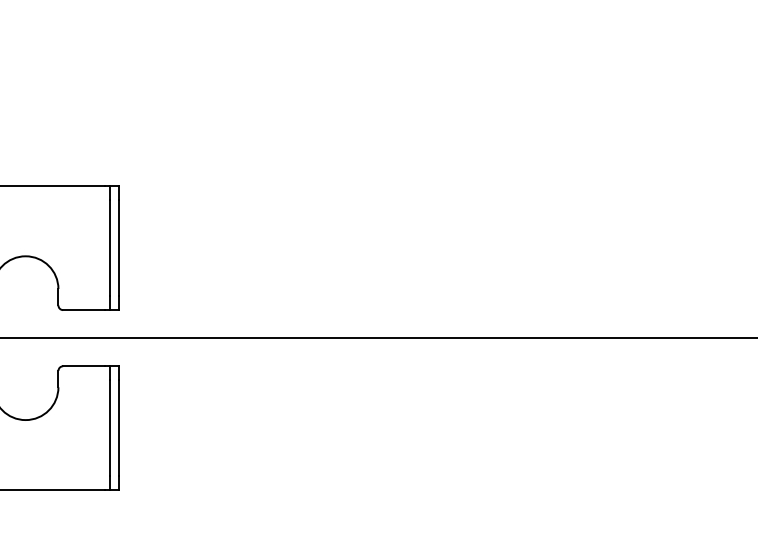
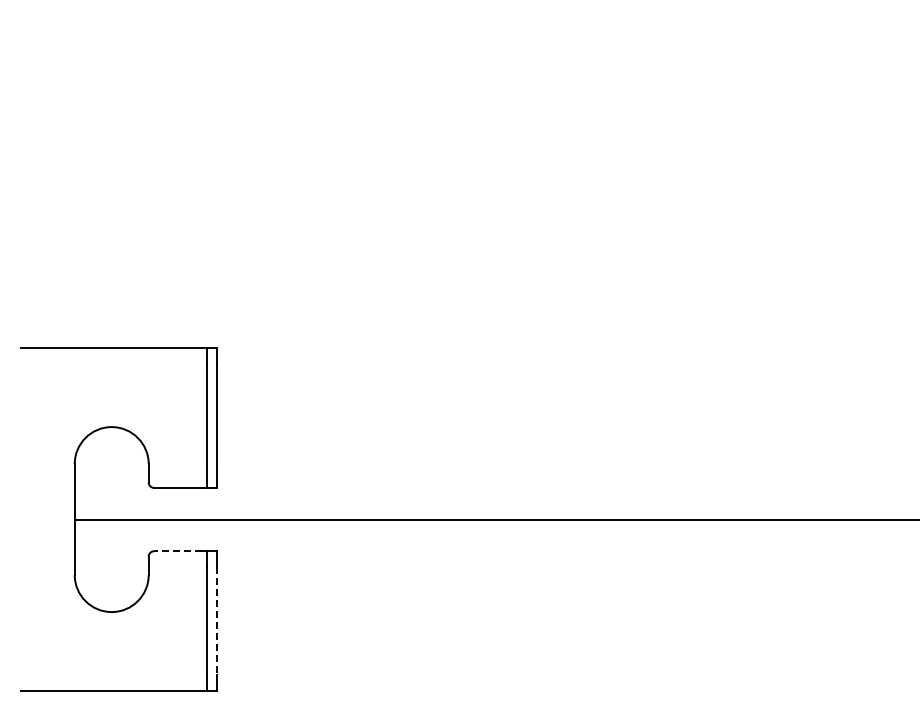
line: (83, 366) -> (177, 551), solid -> dashed
line: (119, 428) -> (217, 621), solid -> dashed

